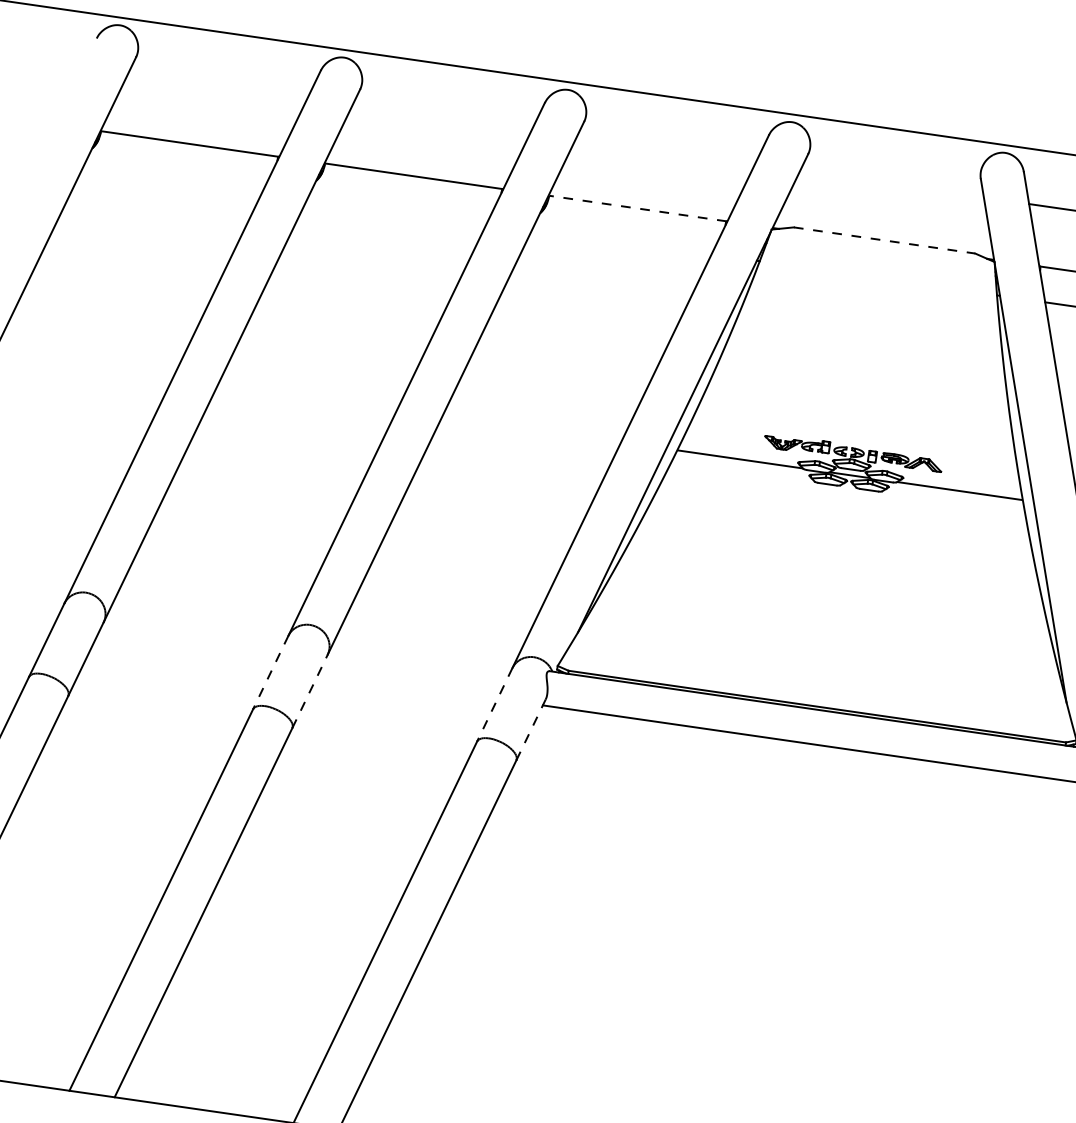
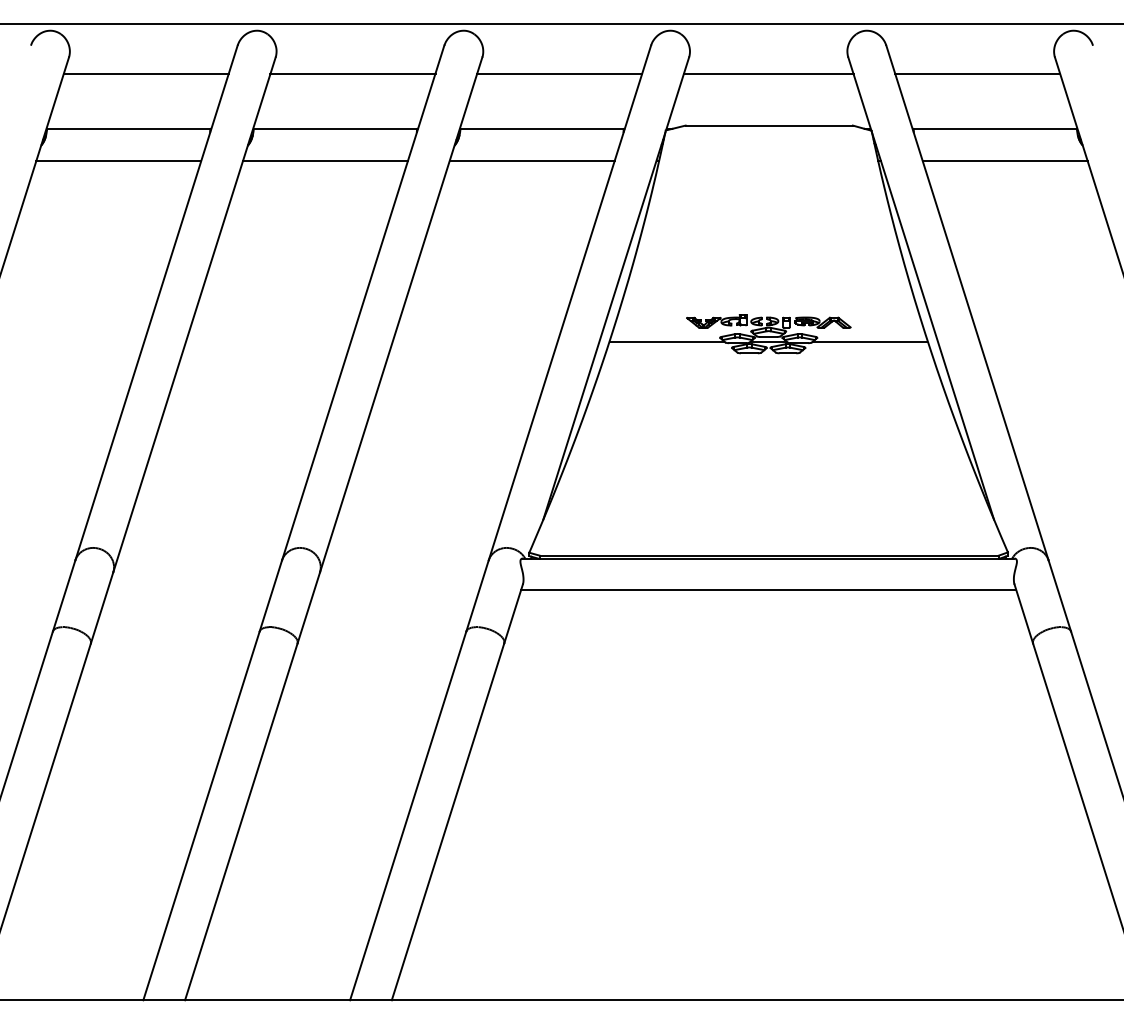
line: (216, 86) -> (145, 73), added
line: (440, 118) -> (352, 73), added
line: (665, 151) -> (559, 73), added
line: (173, 176) -> (118, 160), added
line: (891, 183) -> (768, 73), added
line: (398, 208) -> (325, 160), added
line: (638, 208) -> (542, 128), dashed -> solid
line: (884, 240) -> (769, 125), dashed -> solid
line: (621, 241) -> (531, 160), added
line: (270, 672) -> (270, 596), dashed -> solid
line: (309, 690) -> (308, 607), dashed -> solid
line: (494, 705) -> (477, 596), dashed -> solid
line: (530, 730) -> (513, 614), dashed -> solid

